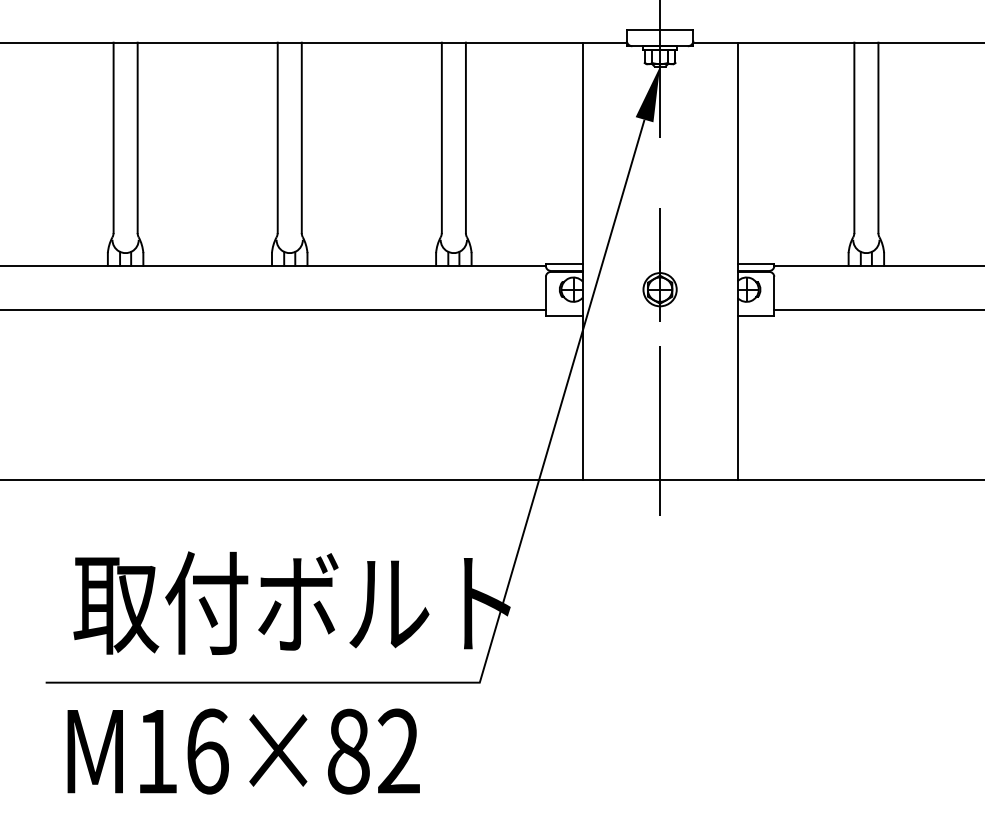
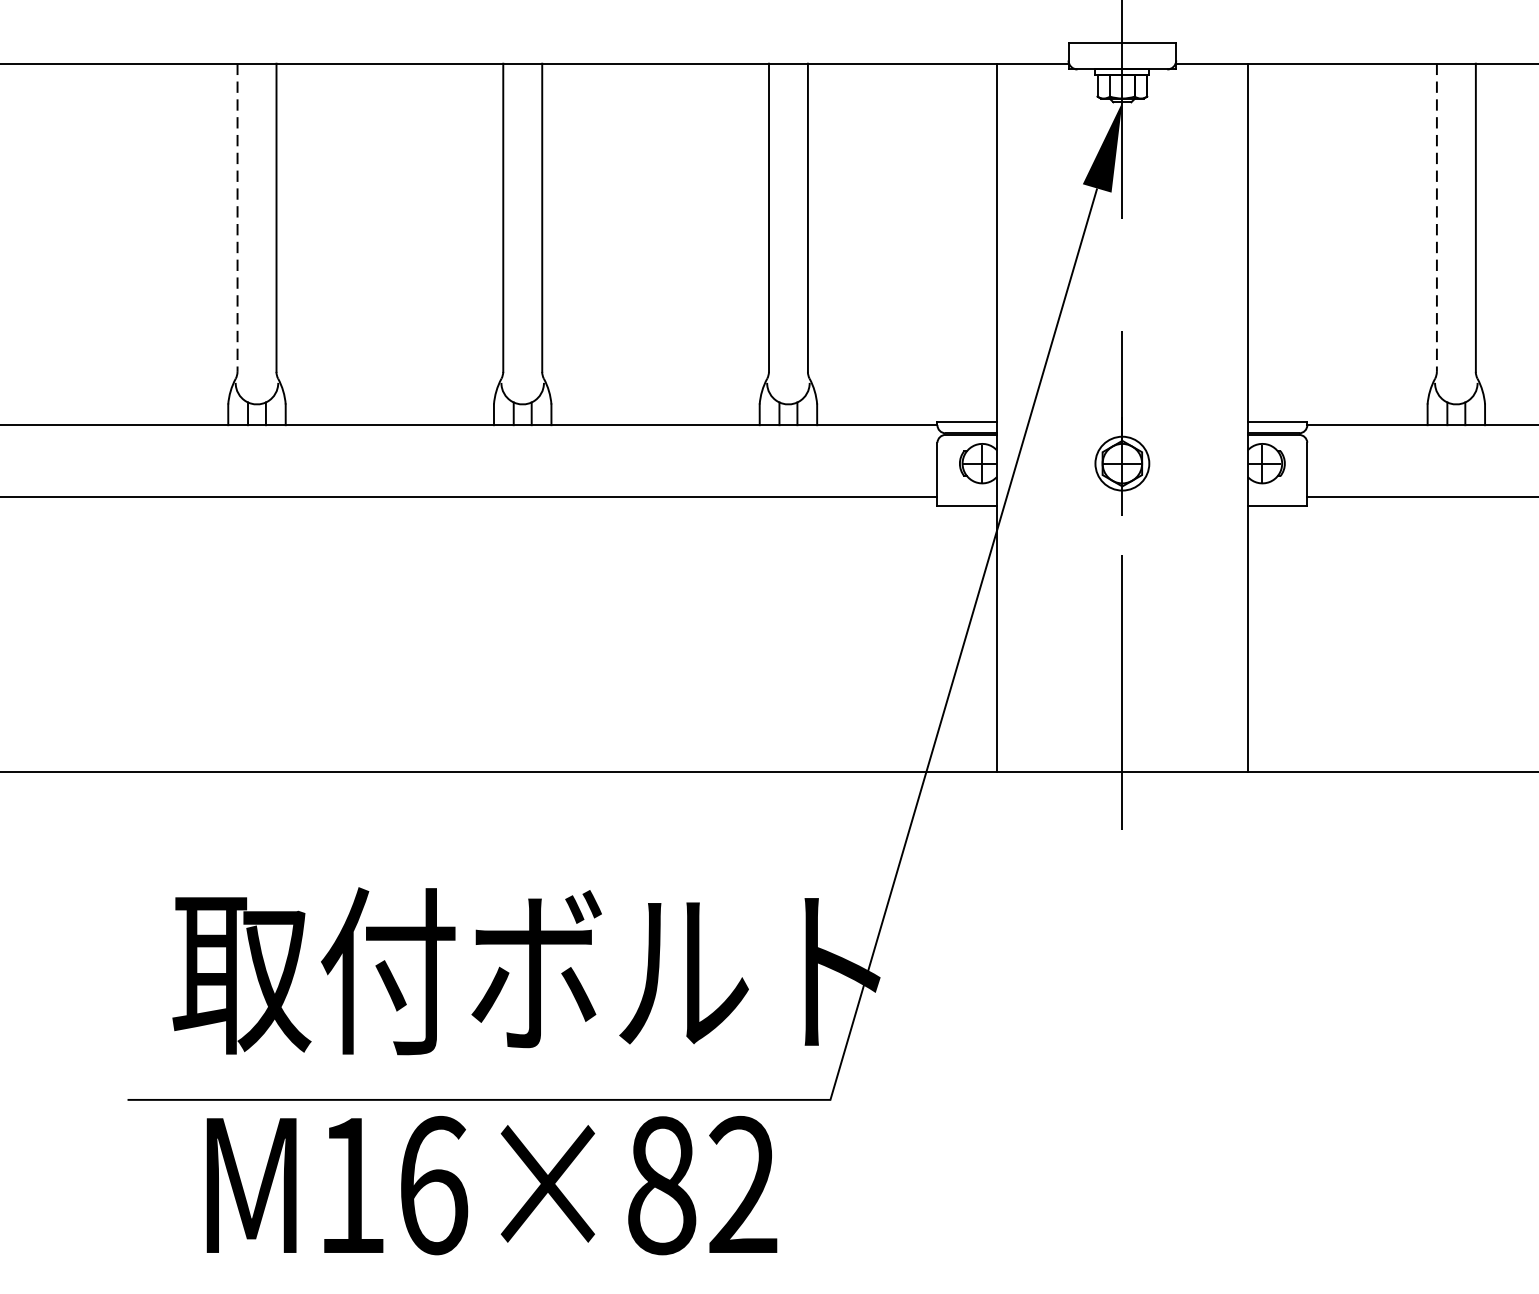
line: (113, 138) -> (237, 218), solid -> dashed
line: (854, 138) -> (1437, 218), solid -> dashed
text: (243, 751) -> (491, 1185), moved

